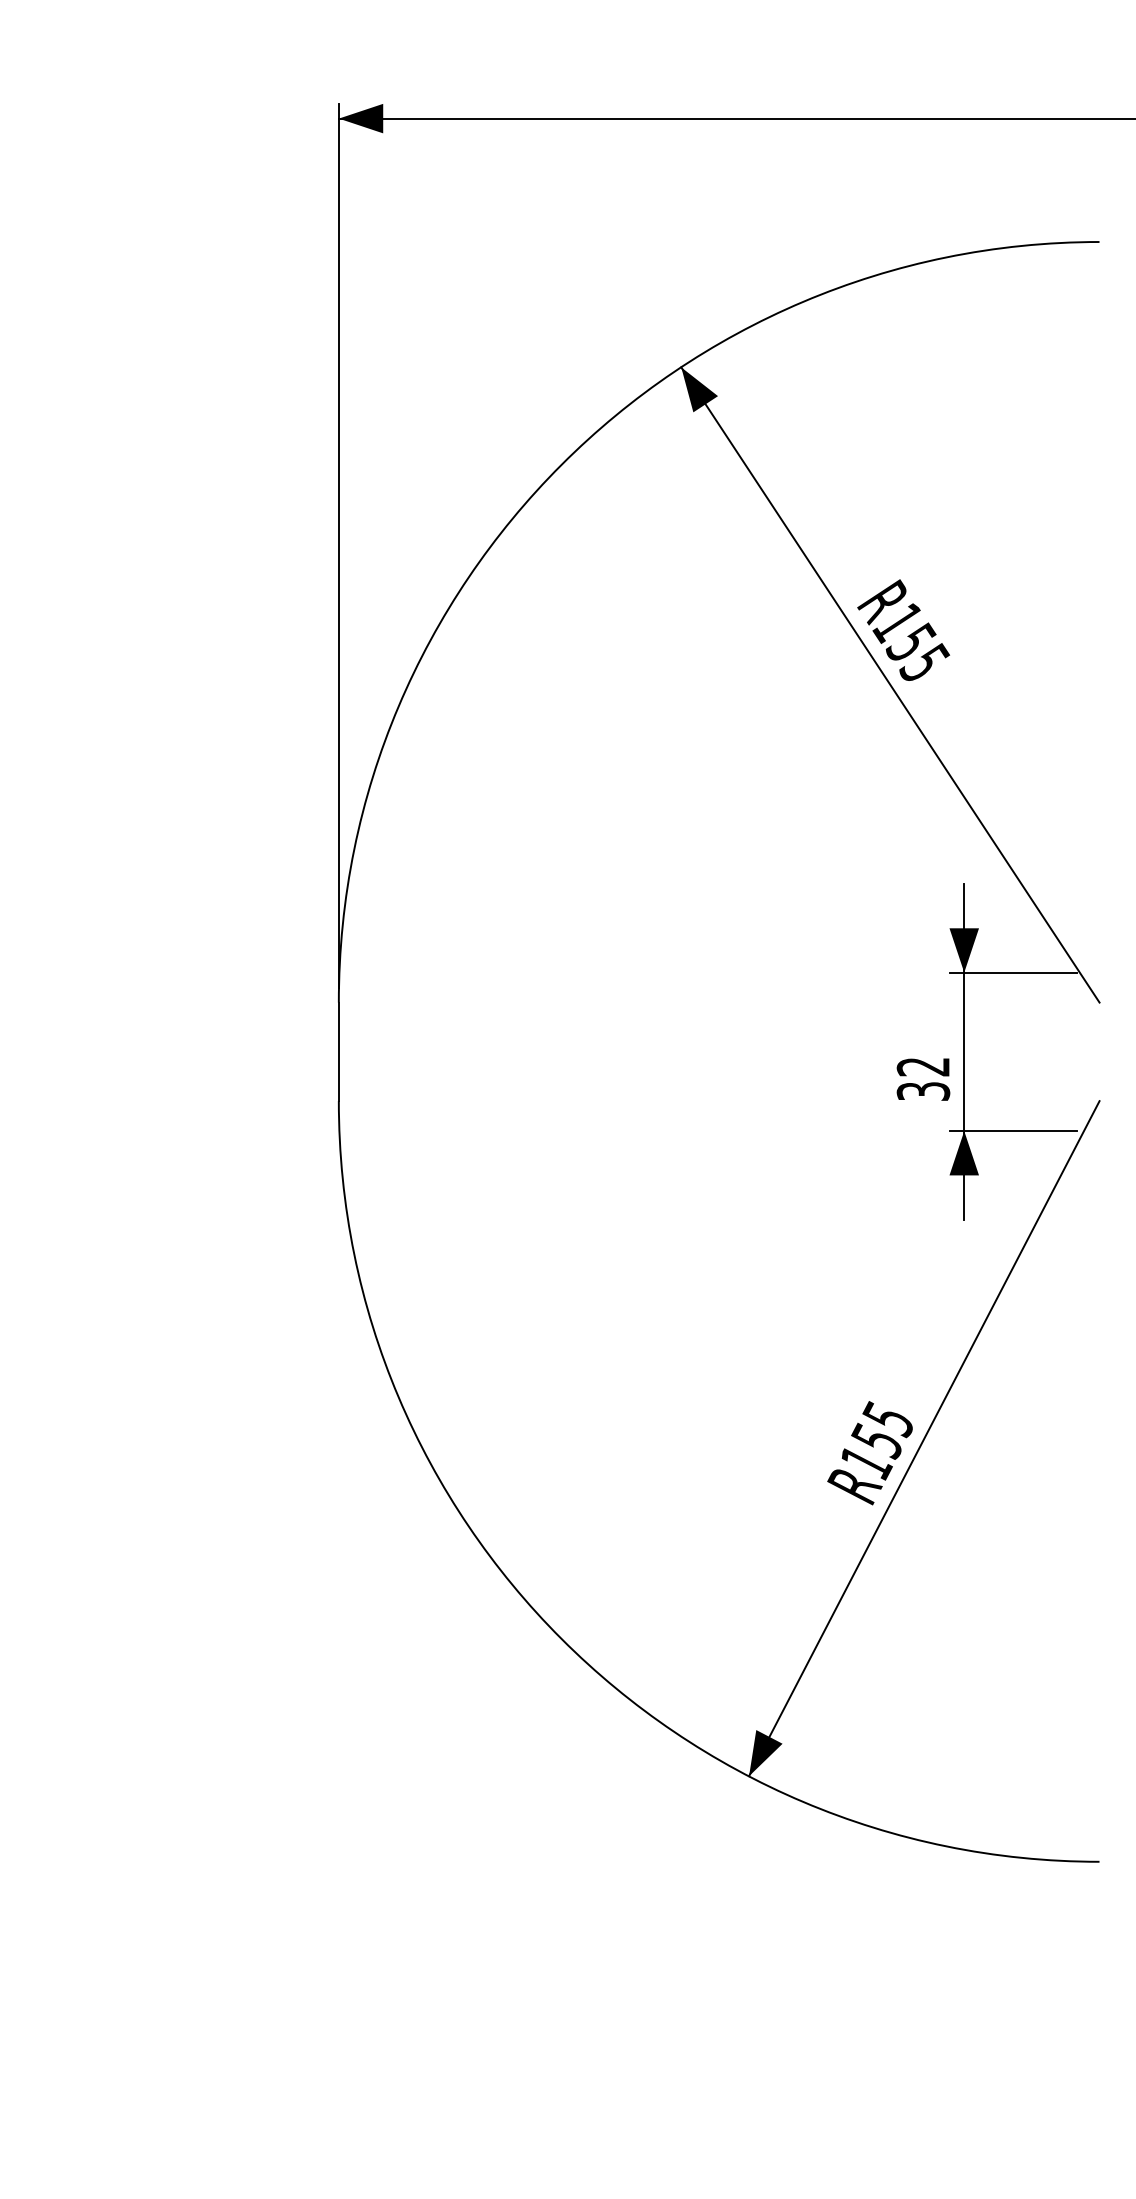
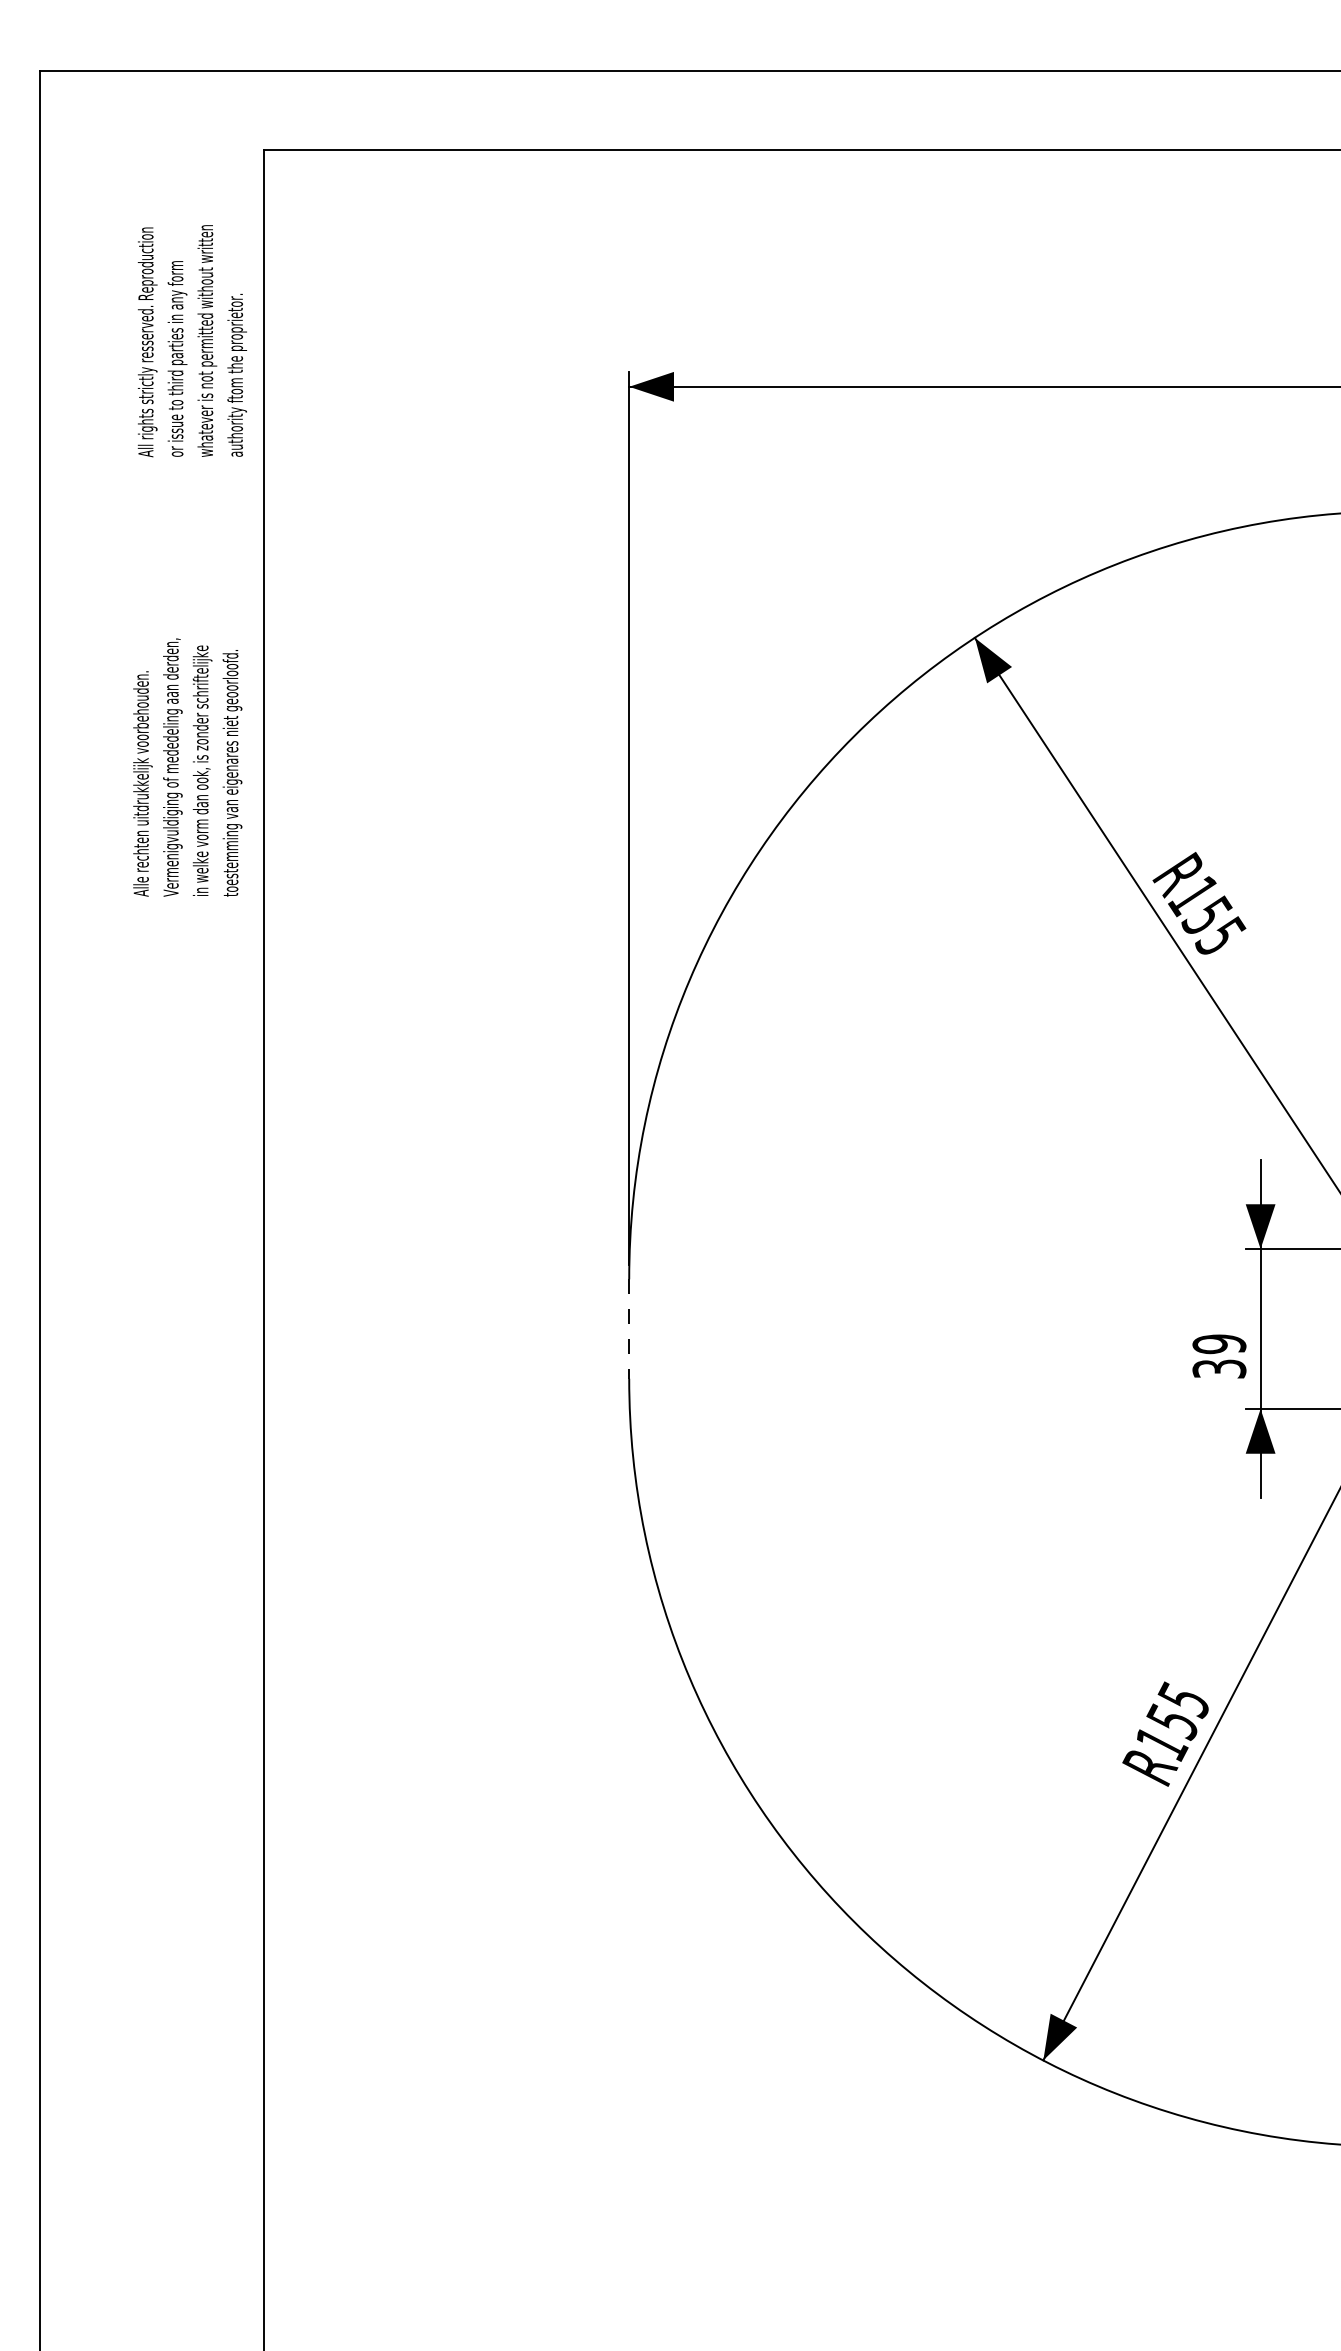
line: (339, 1052) -> (629, 1329), solid -> dashed
text: (923, 1067) -> (1219, 1344), 32 -> 39

